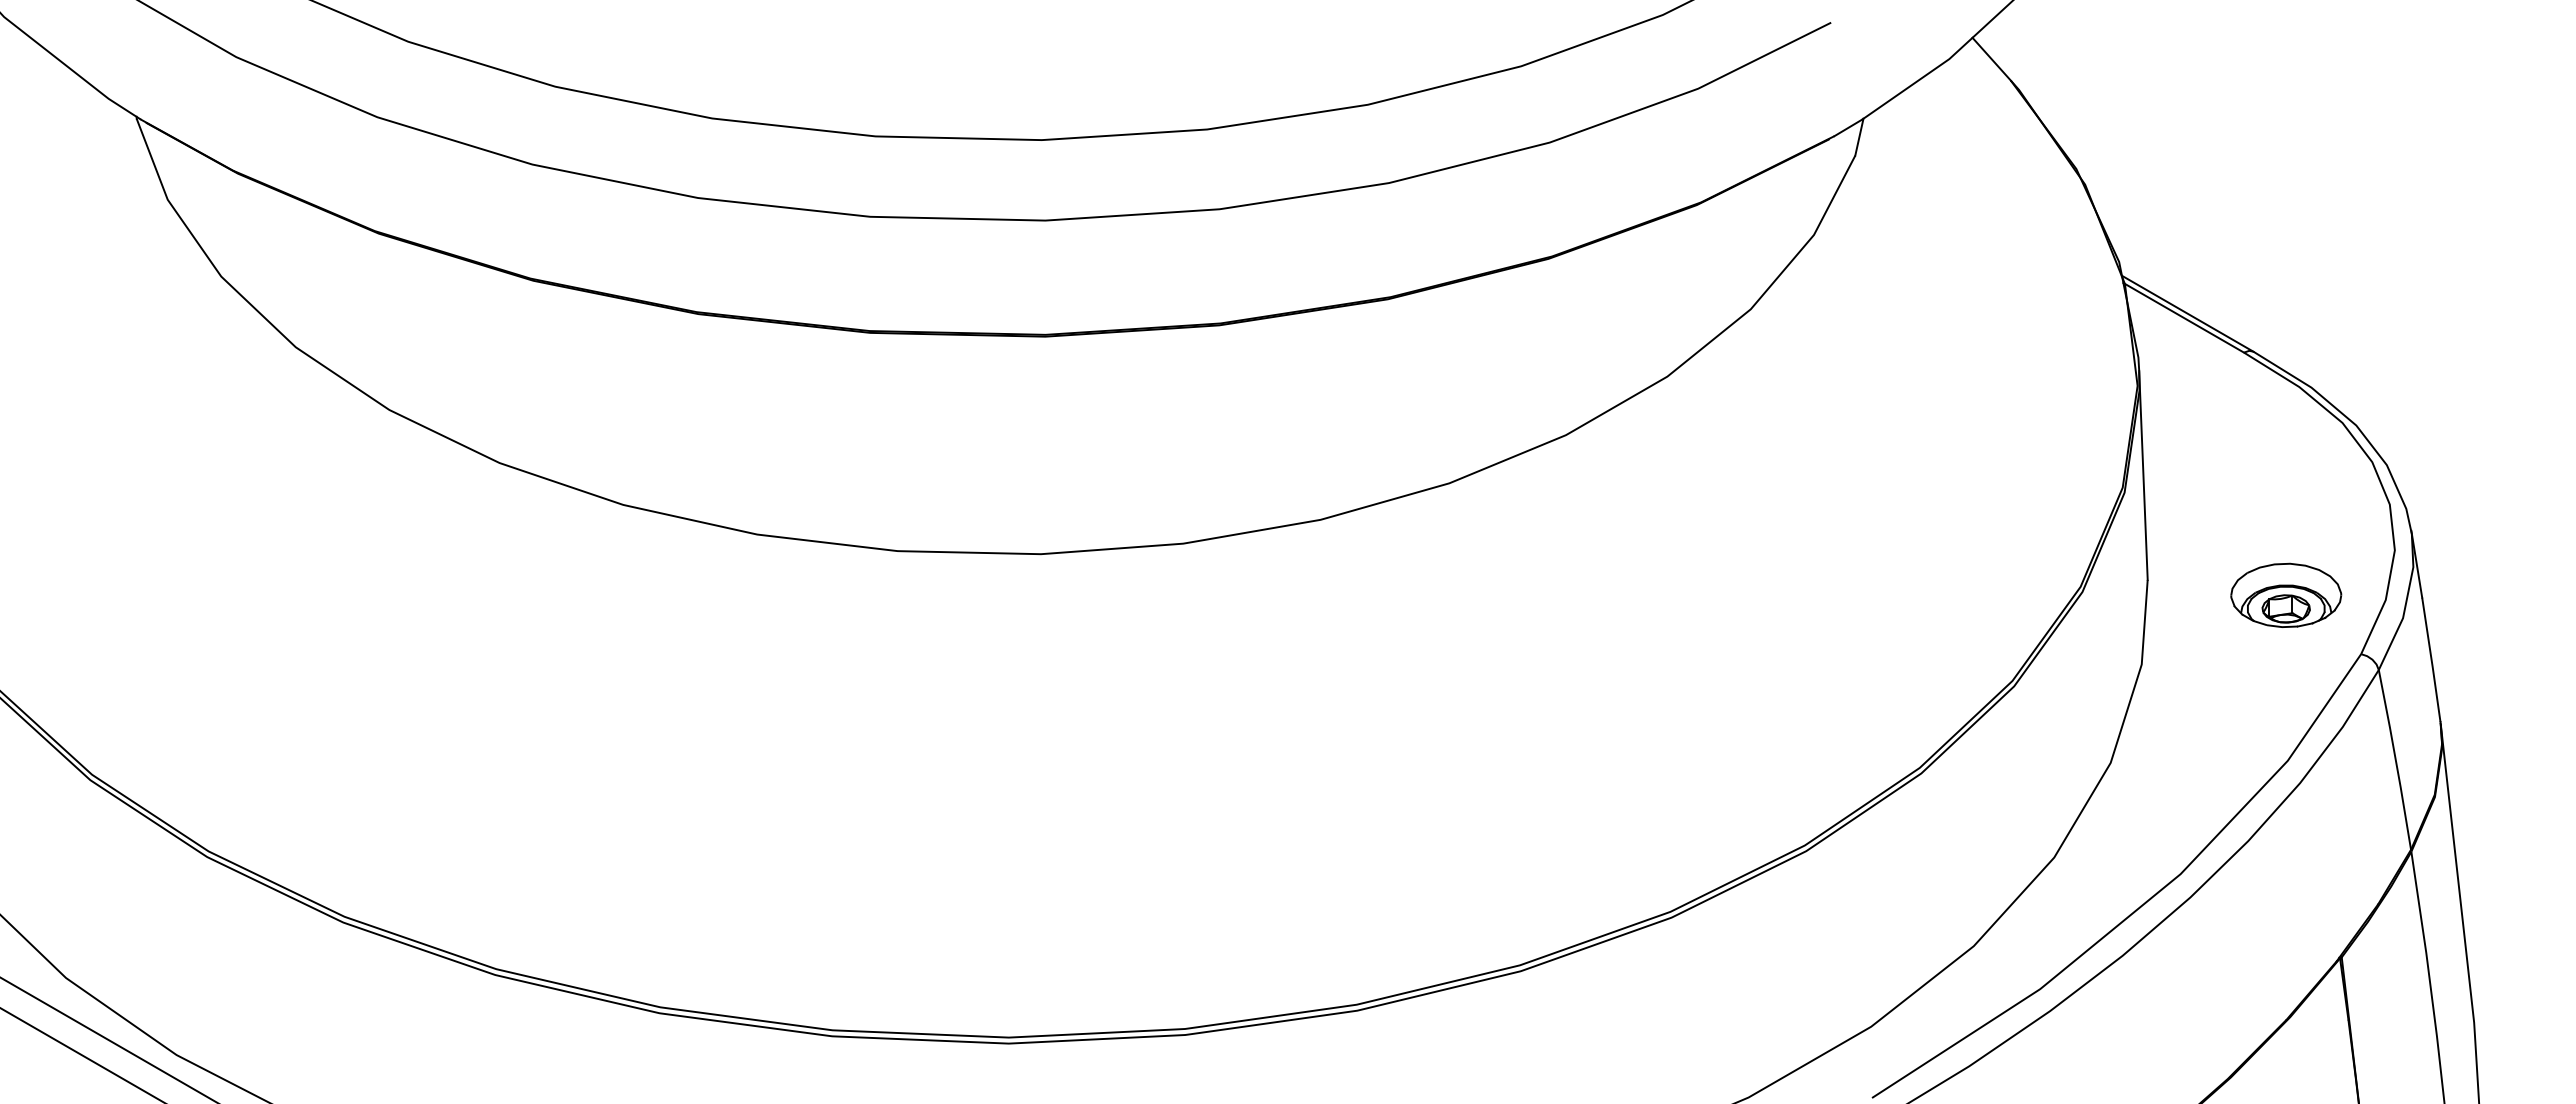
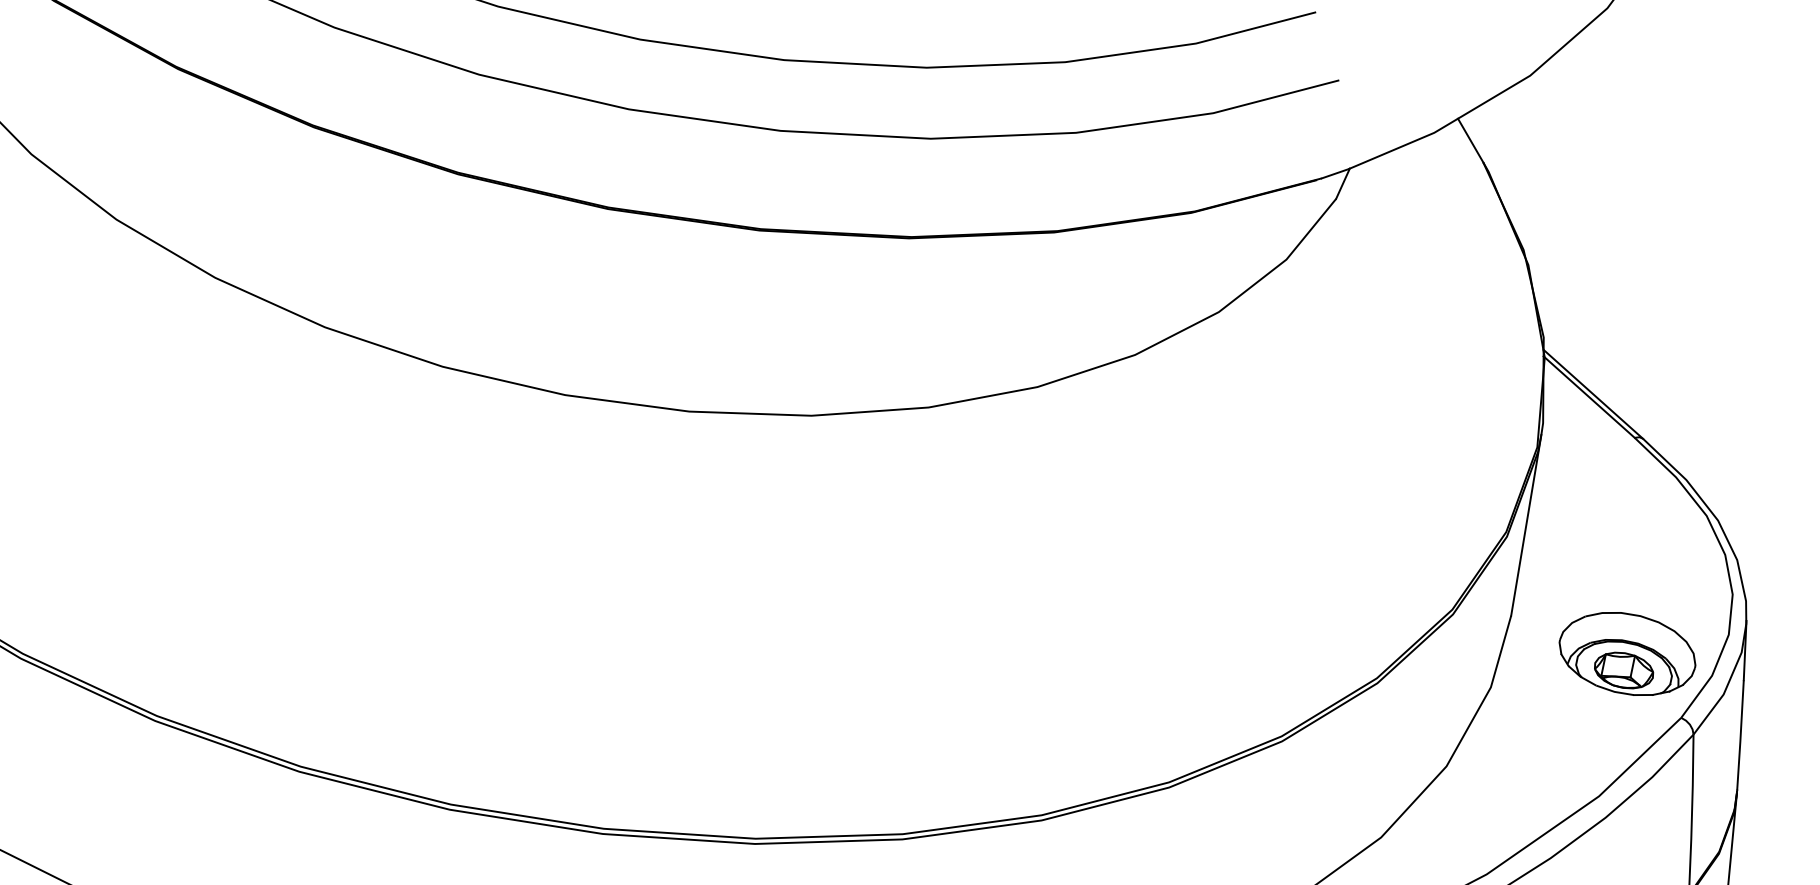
part: (2285, 595) -> (1626, 653), size x1.43

